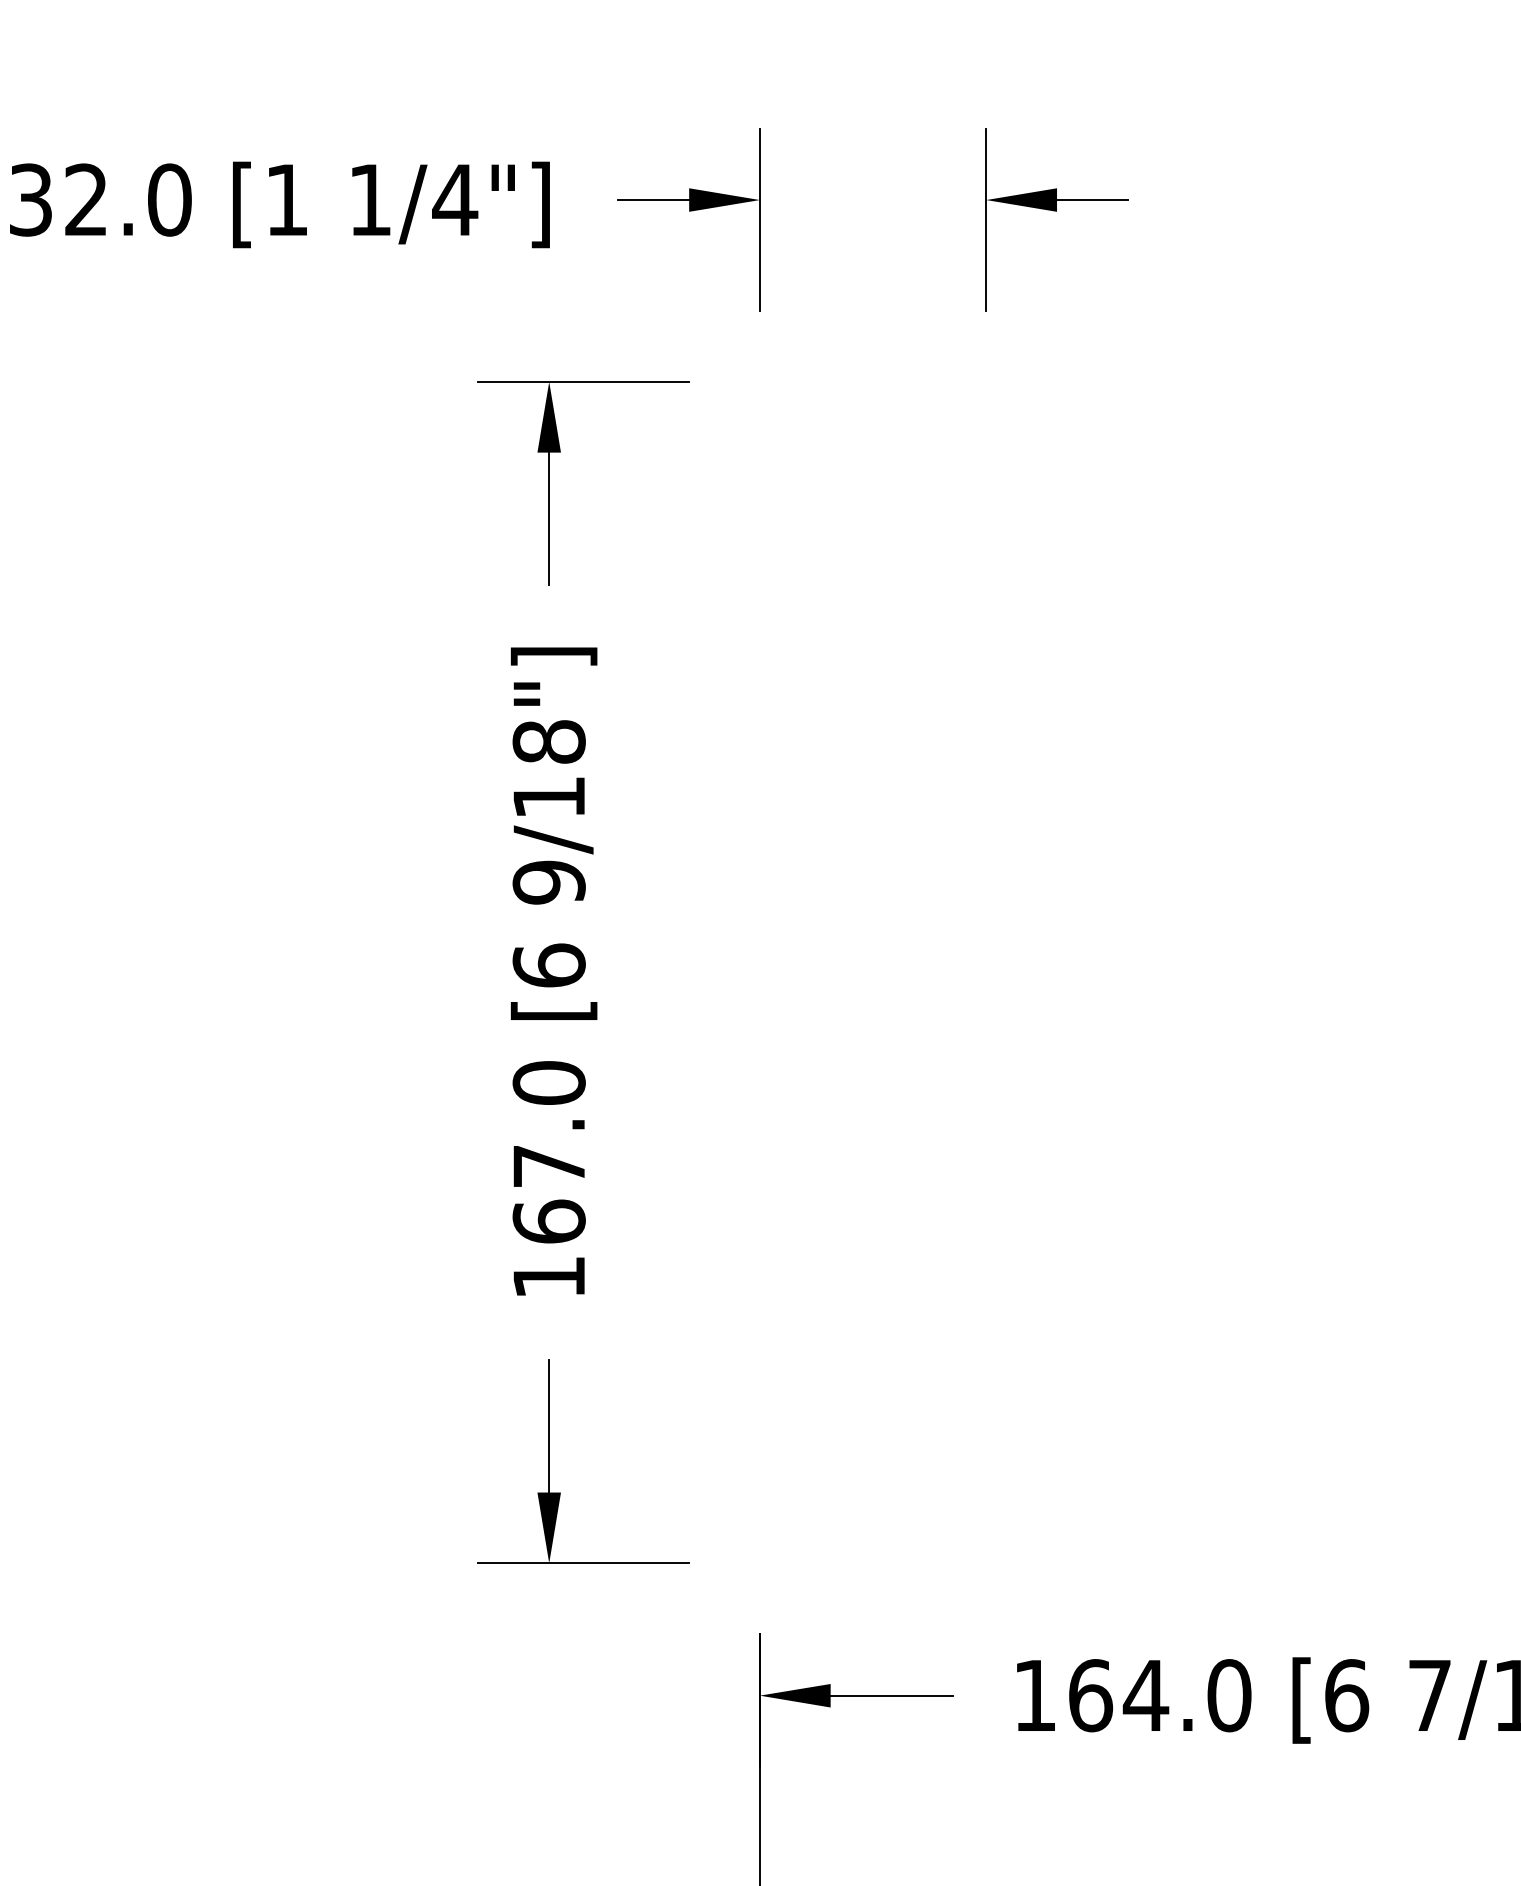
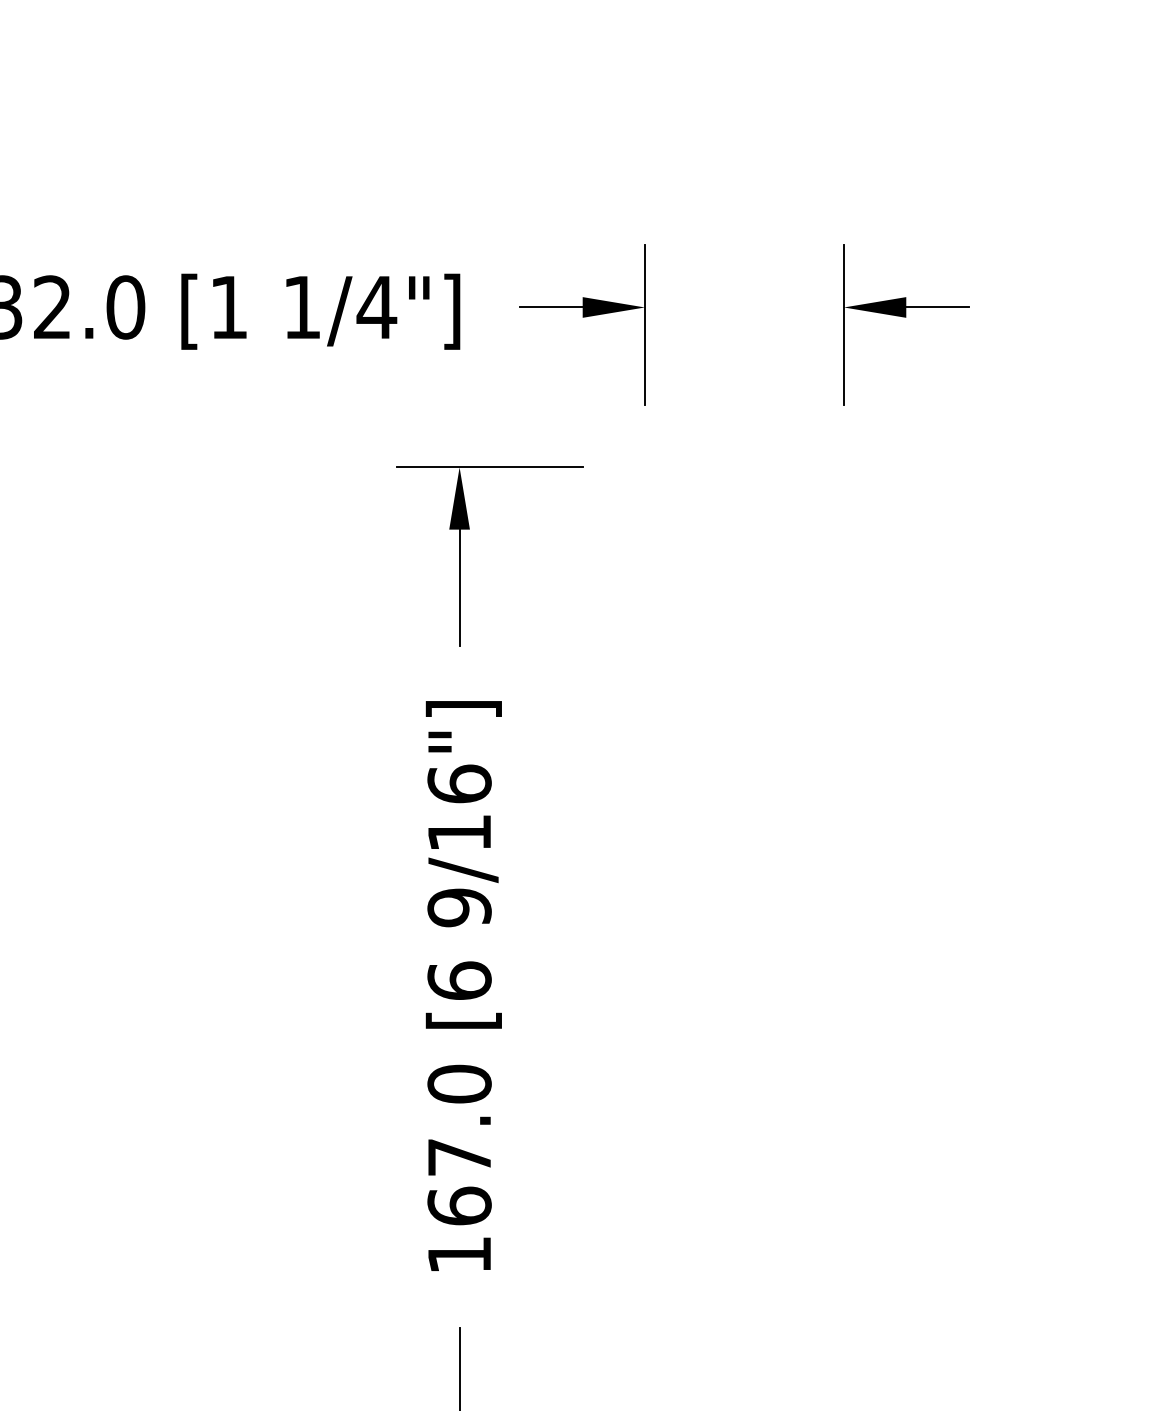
text: (548, 741) -> (458, 783), 9/18"] -> 9/16"]

